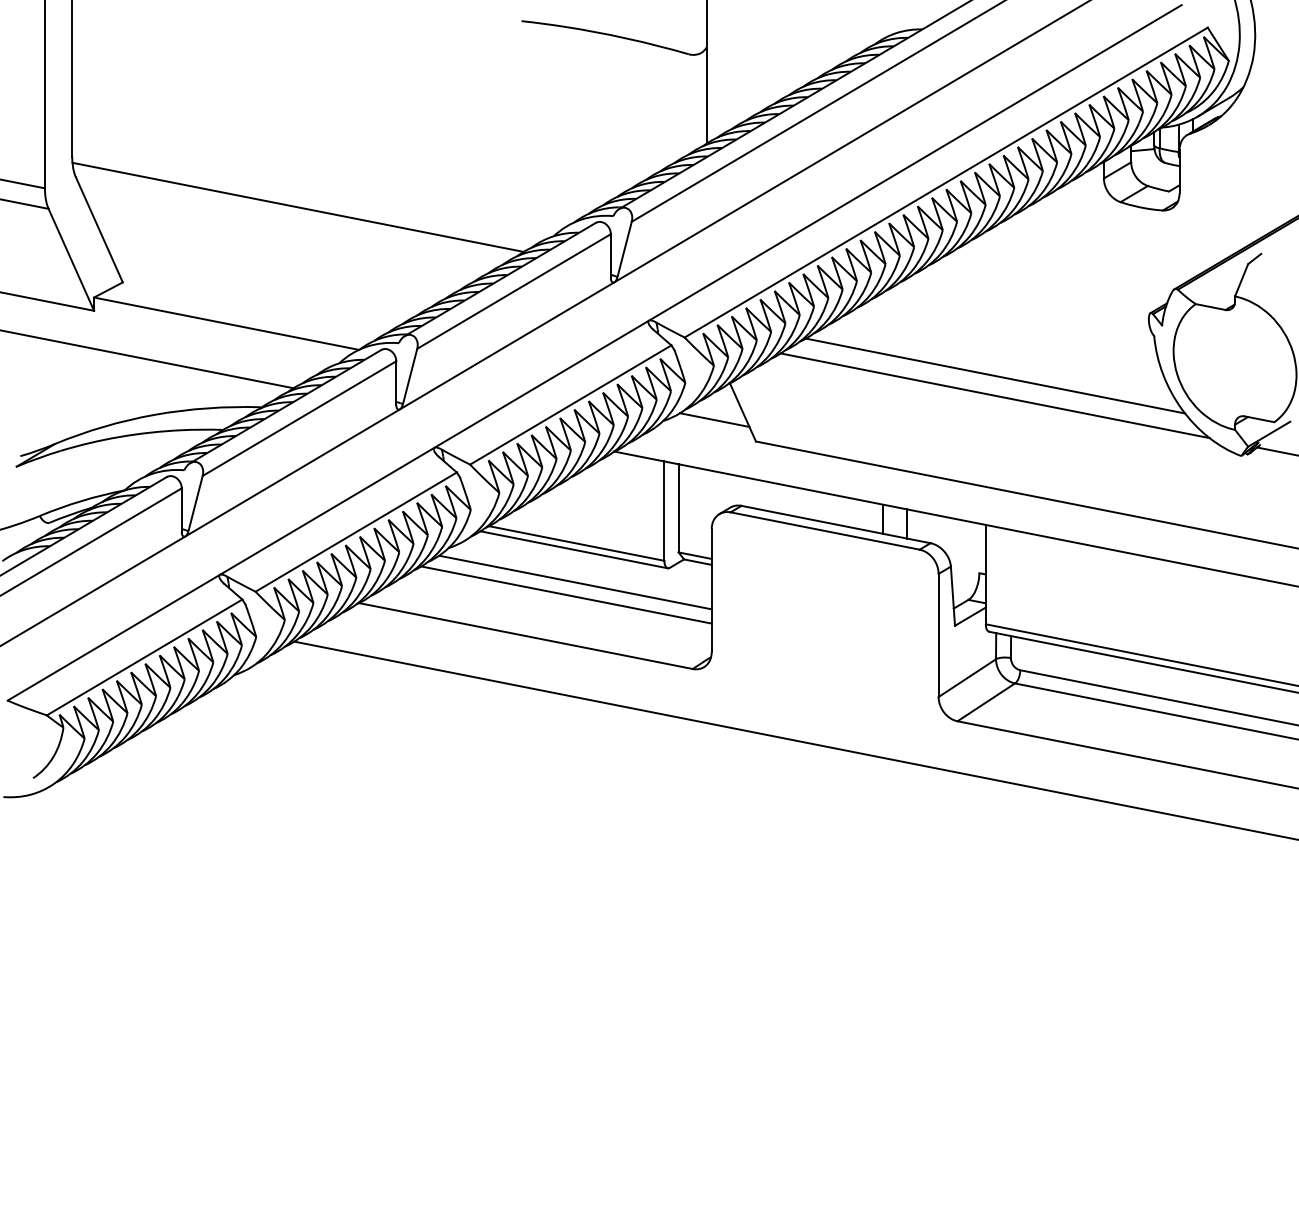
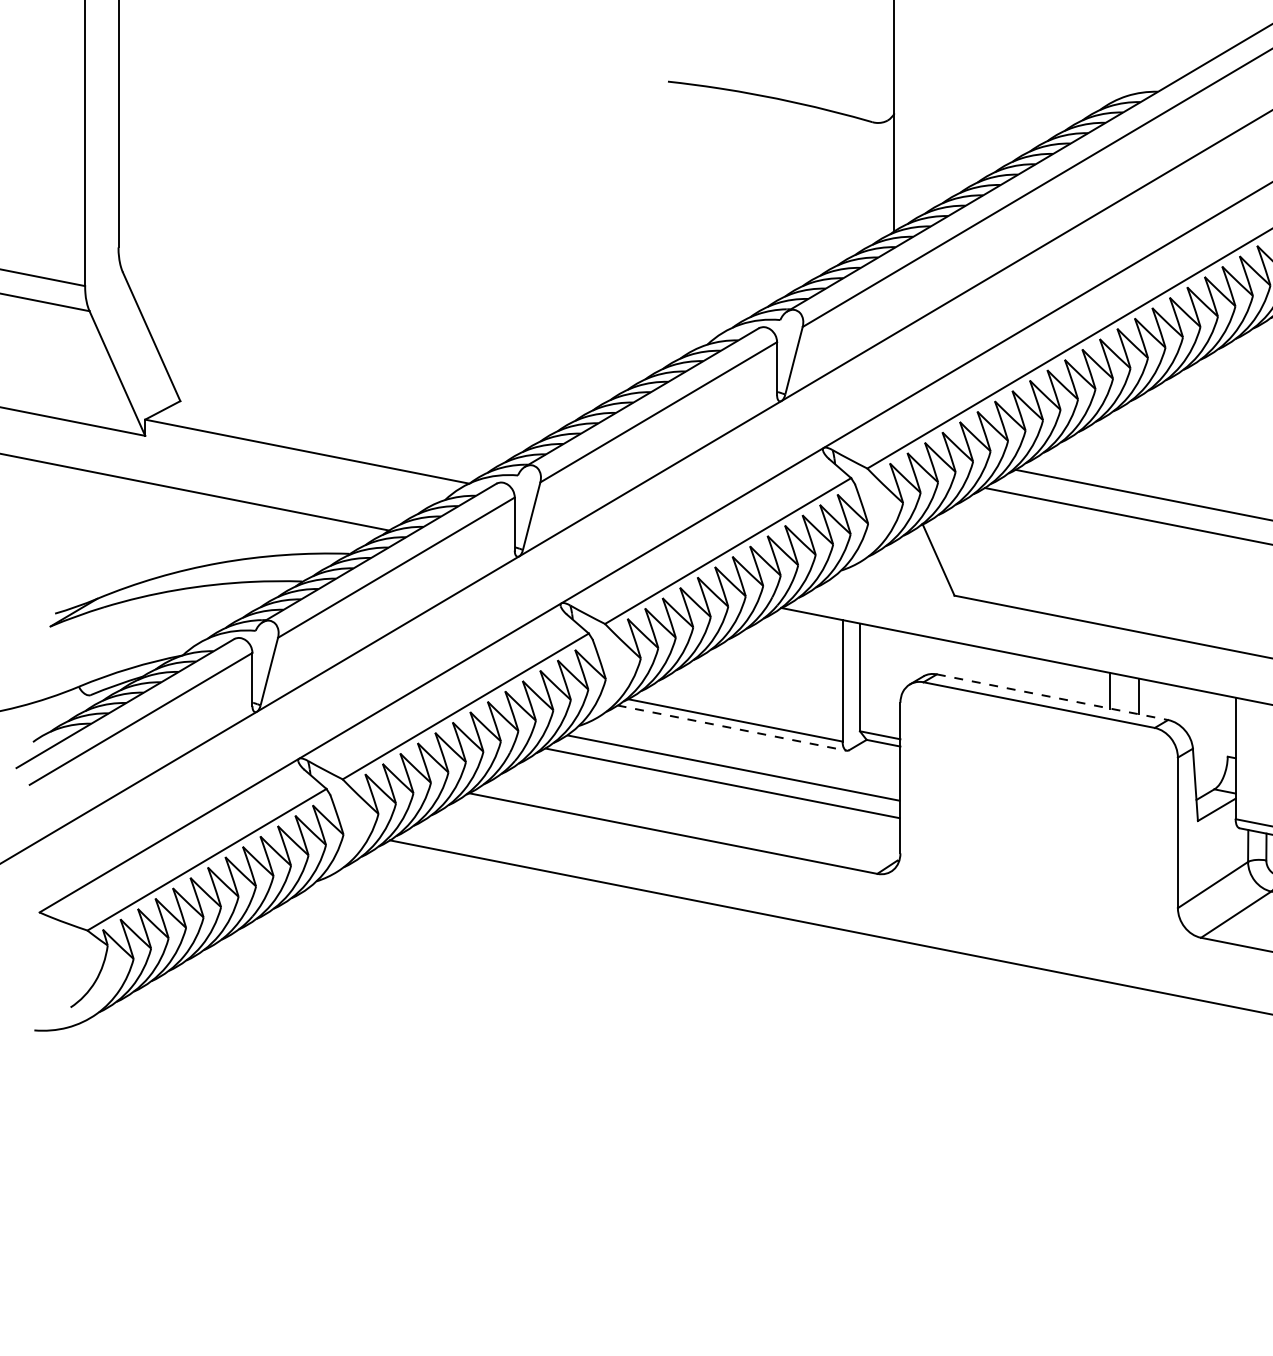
line: (297, 206) -> (393, 308), removed
line: (714, 419) -> (903, 568), removed
line: (836, 524) -> (1053, 697), solid -> dashed
line: (574, 549) -> (732, 727), solid -> dashed

